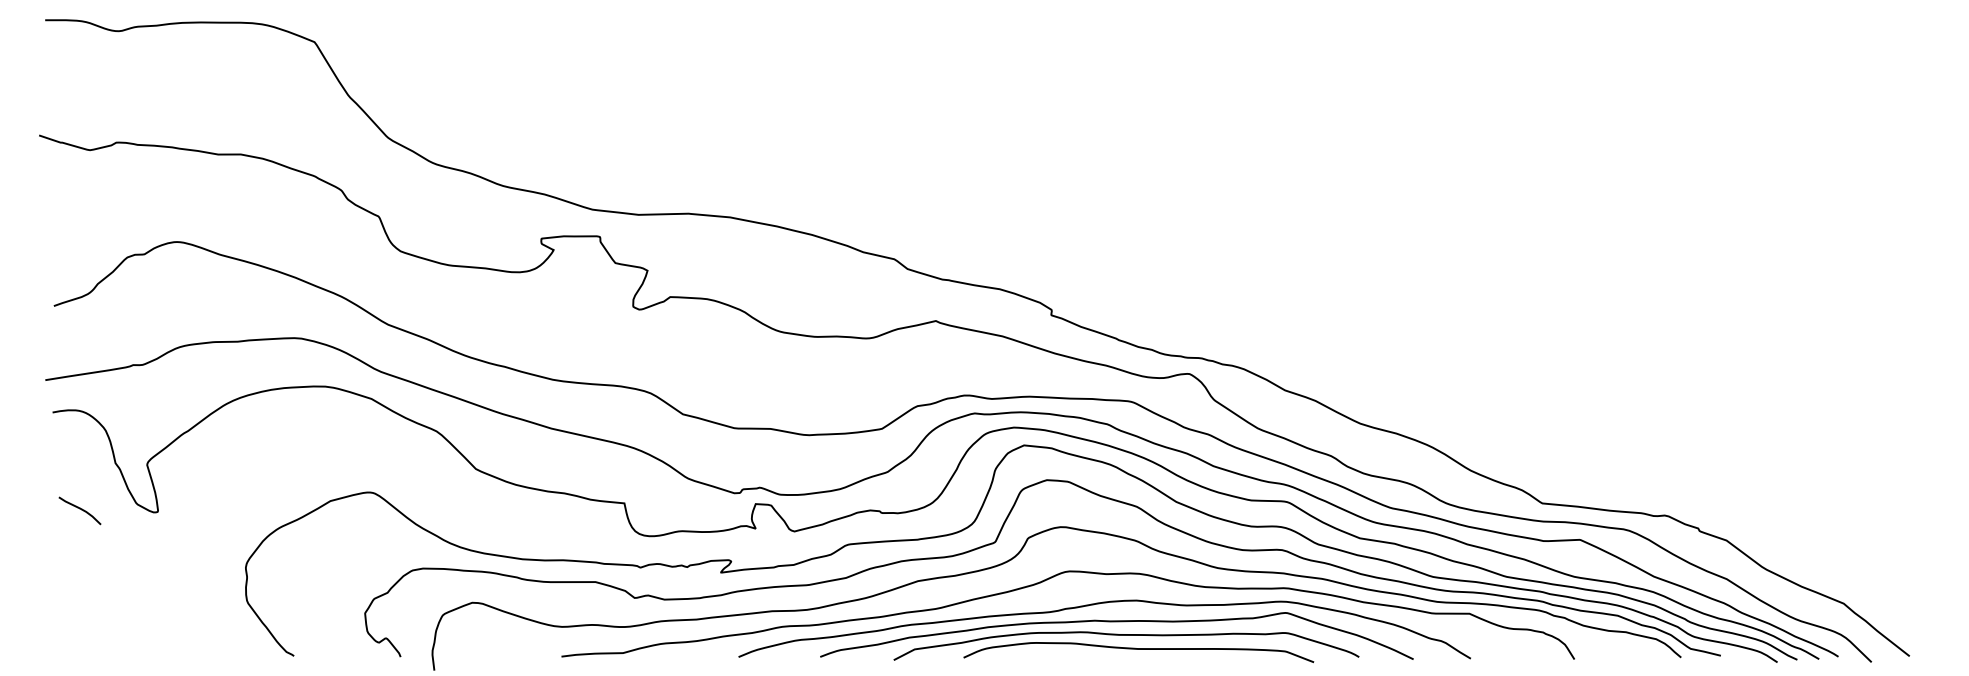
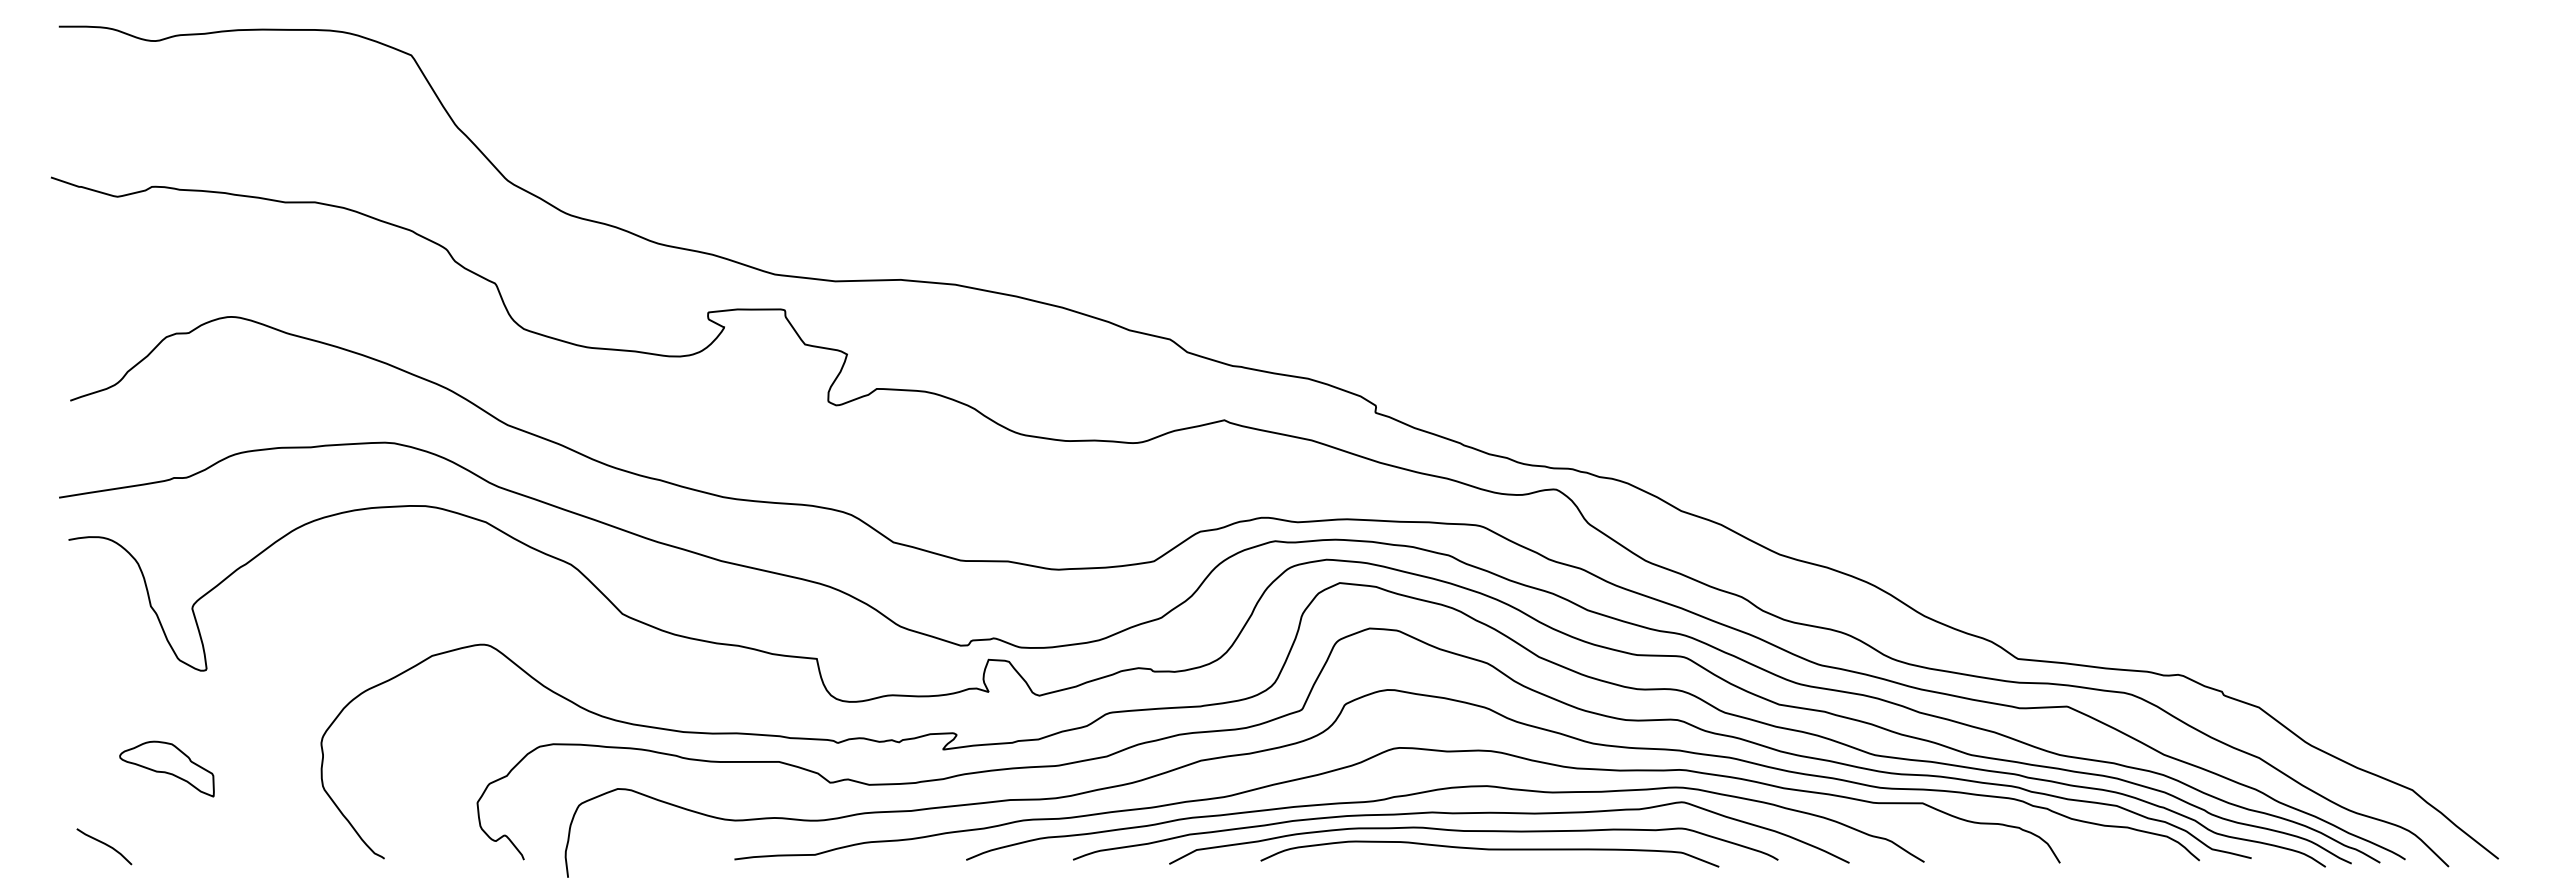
curve: (80, 509) -> (105, 845), moved
part: (127, 587) -> (166, 768), added

